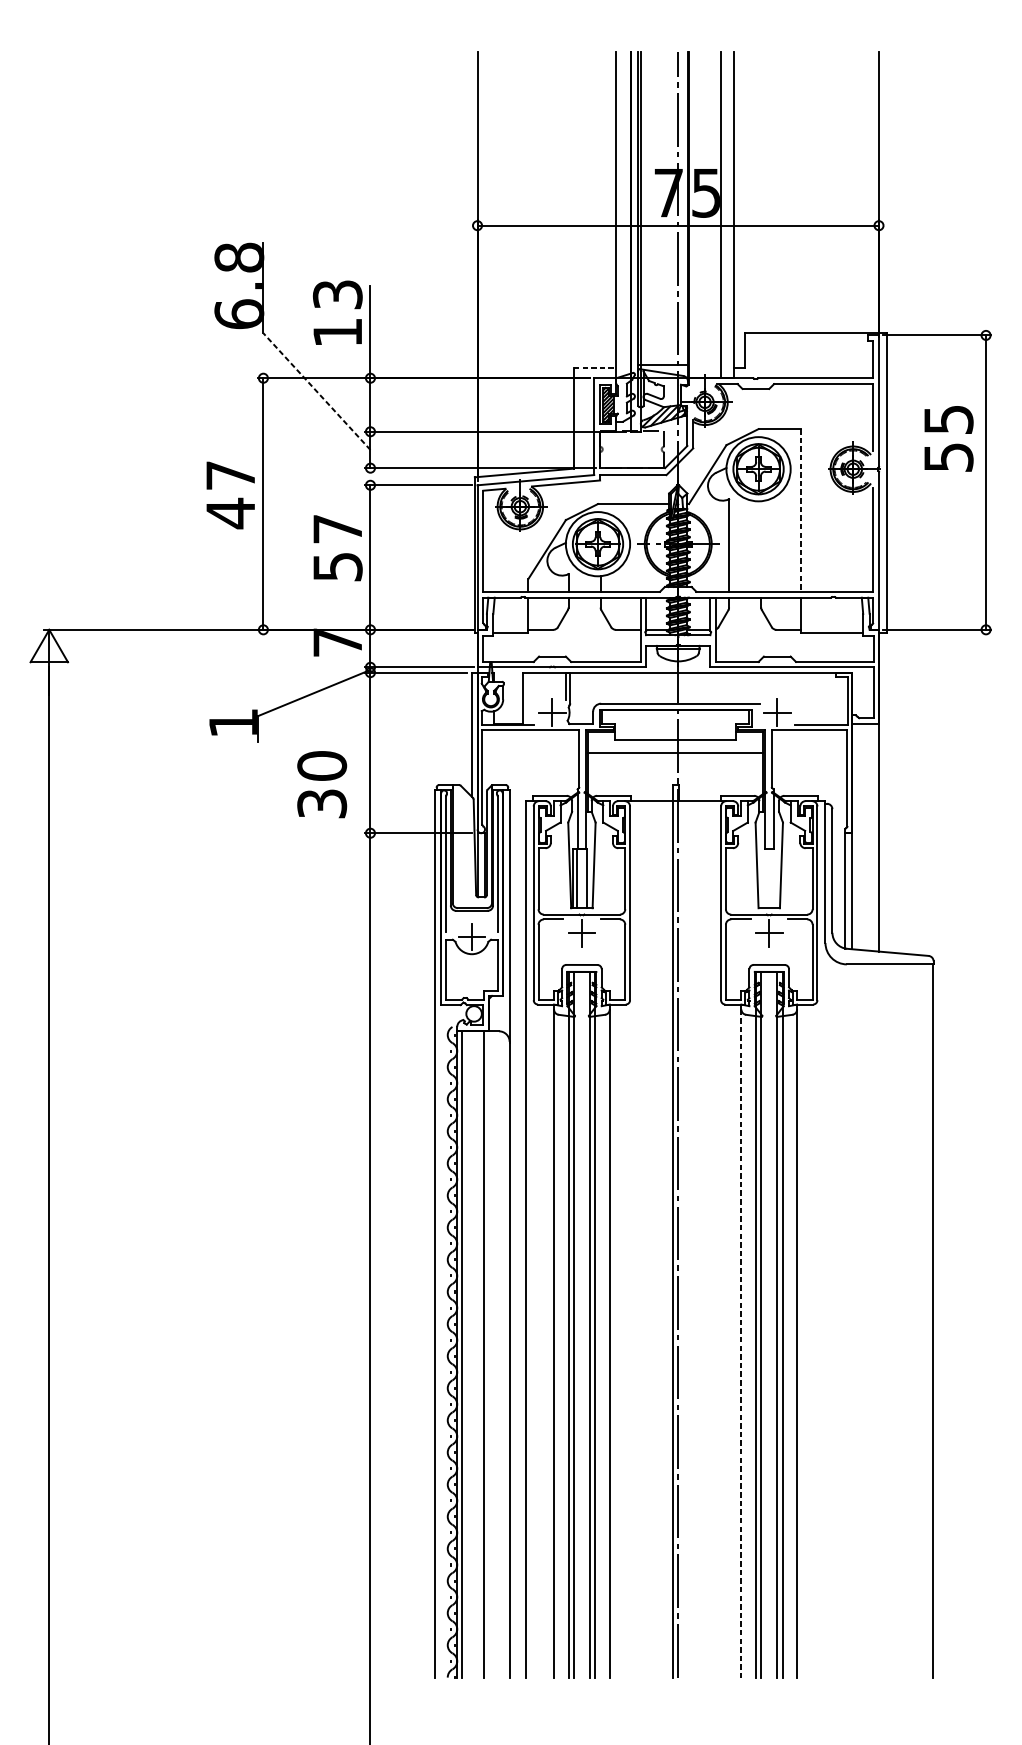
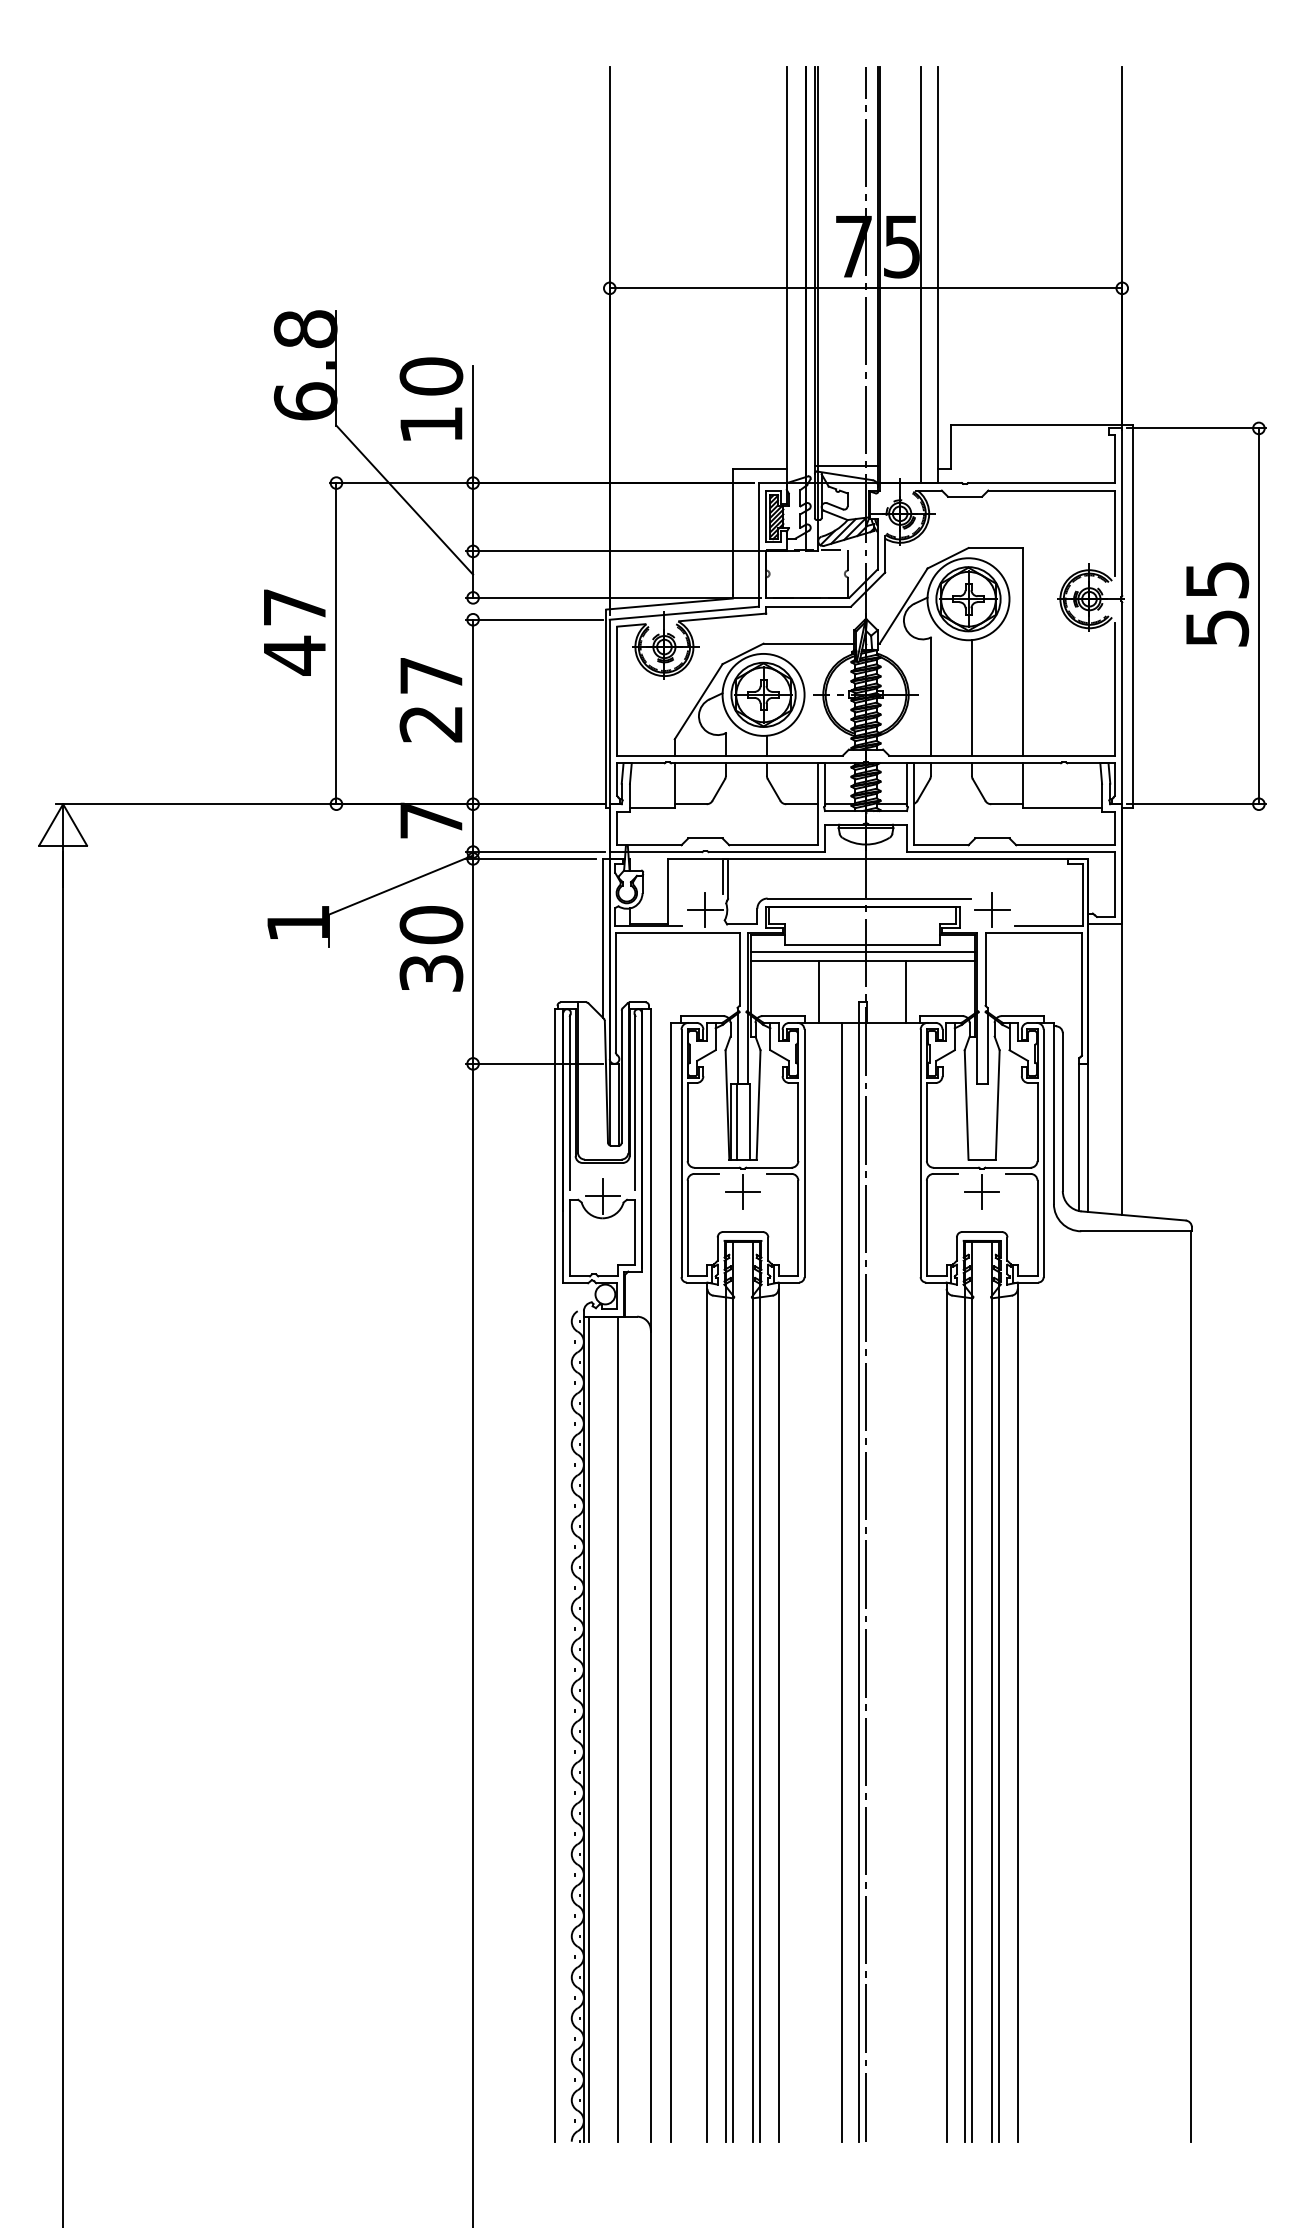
text: (337, 294) -> (431, 376), 13 -> 10
line: (594, 367) -> (759, 469), dashed -> solid
line: (316, 391) -> (404, 499), dashed -> solid
text: (948, 438) -> (1217, 604), moved
line: (801, 510) -> (1023, 651), dashed -> solid
line: (760, 546) -> (971, 697), added
text: (337, 567) -> (431, 724), 57 -> 27
line: (675, 745) -> (862, 951), added
line: (641, 776) -> (818, 991), added
line: (709, 776) -> (906, 991), added
text: (322, 784) -> (431, 948), moved
line: (659, 1238) -> (842, 1581), added
line: (741, 1343) -> (946, 1715), dashed -> solid

